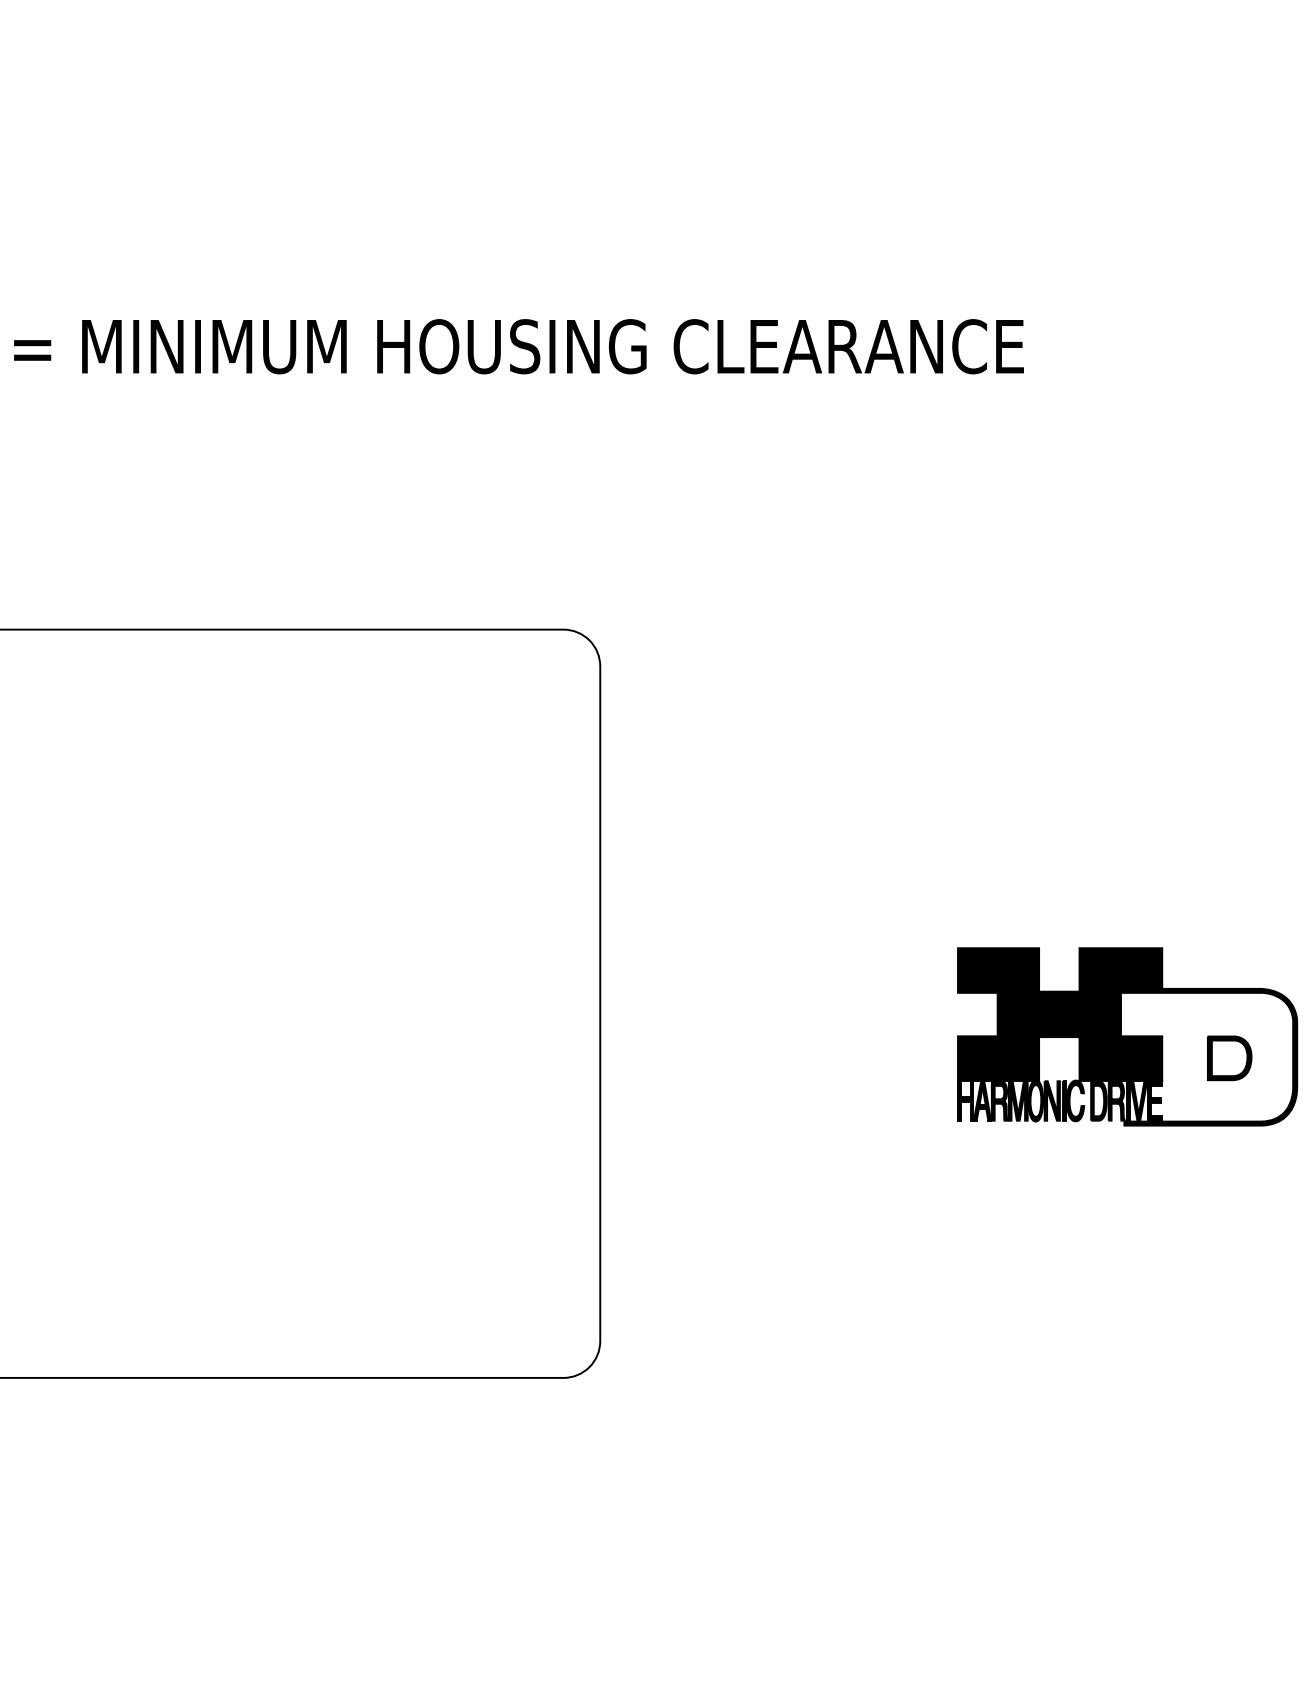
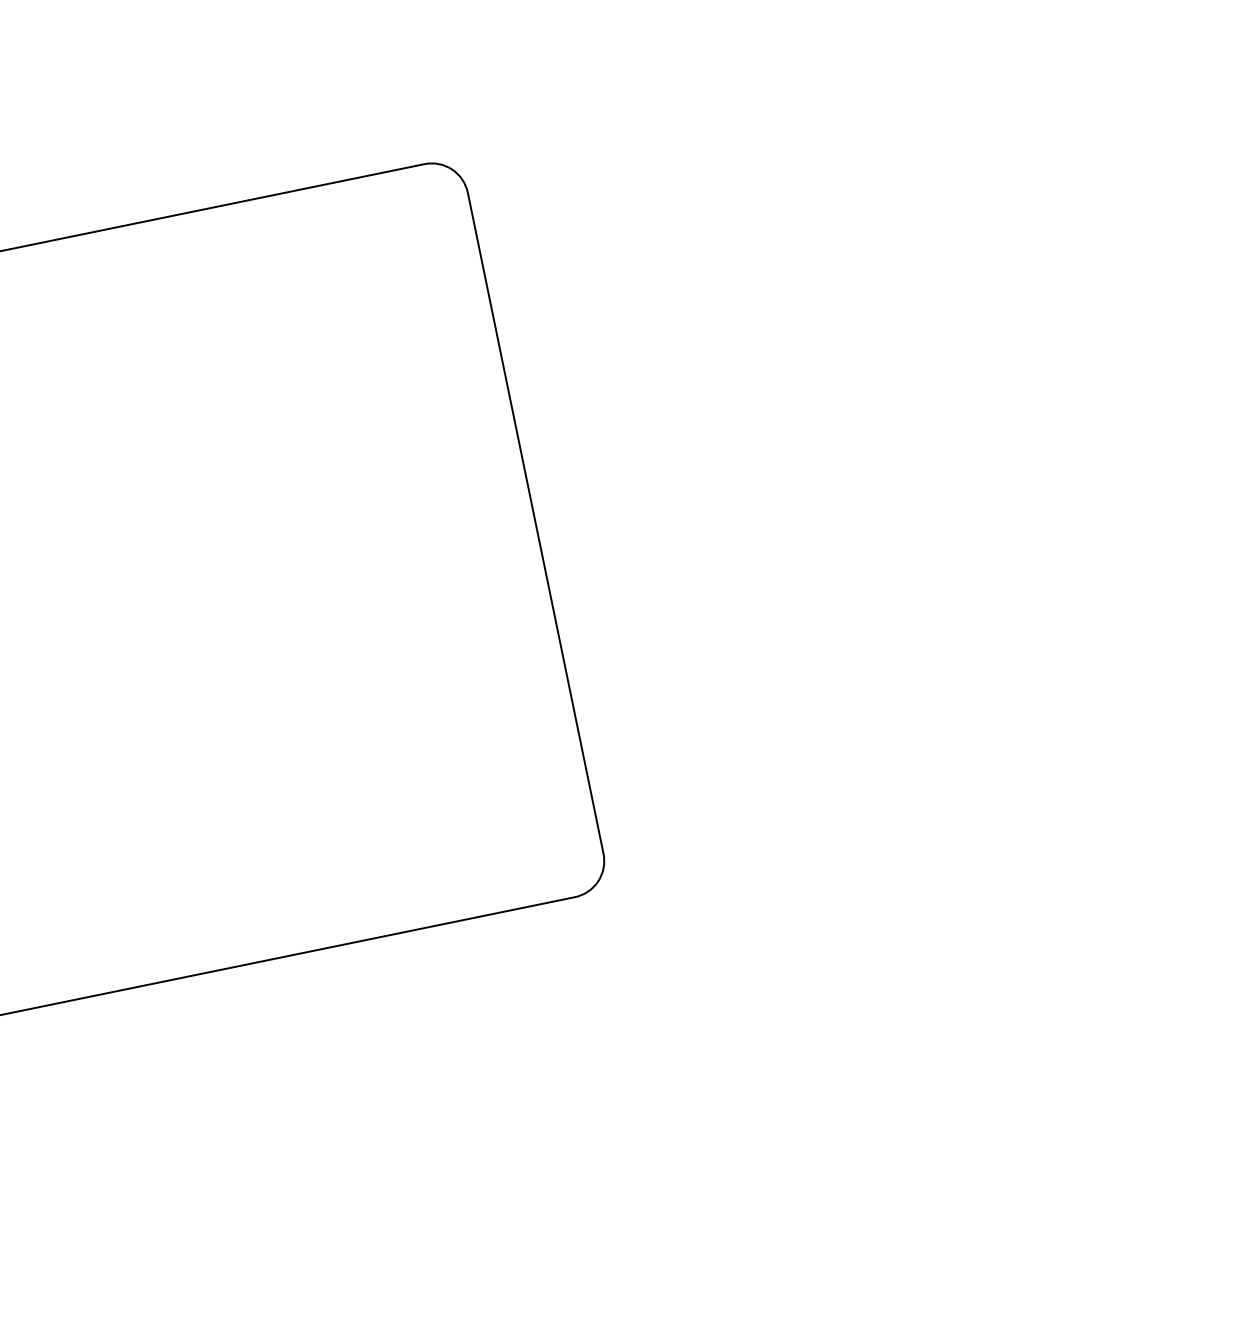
part: (1127, 1036) -> (1058, 449), removed

